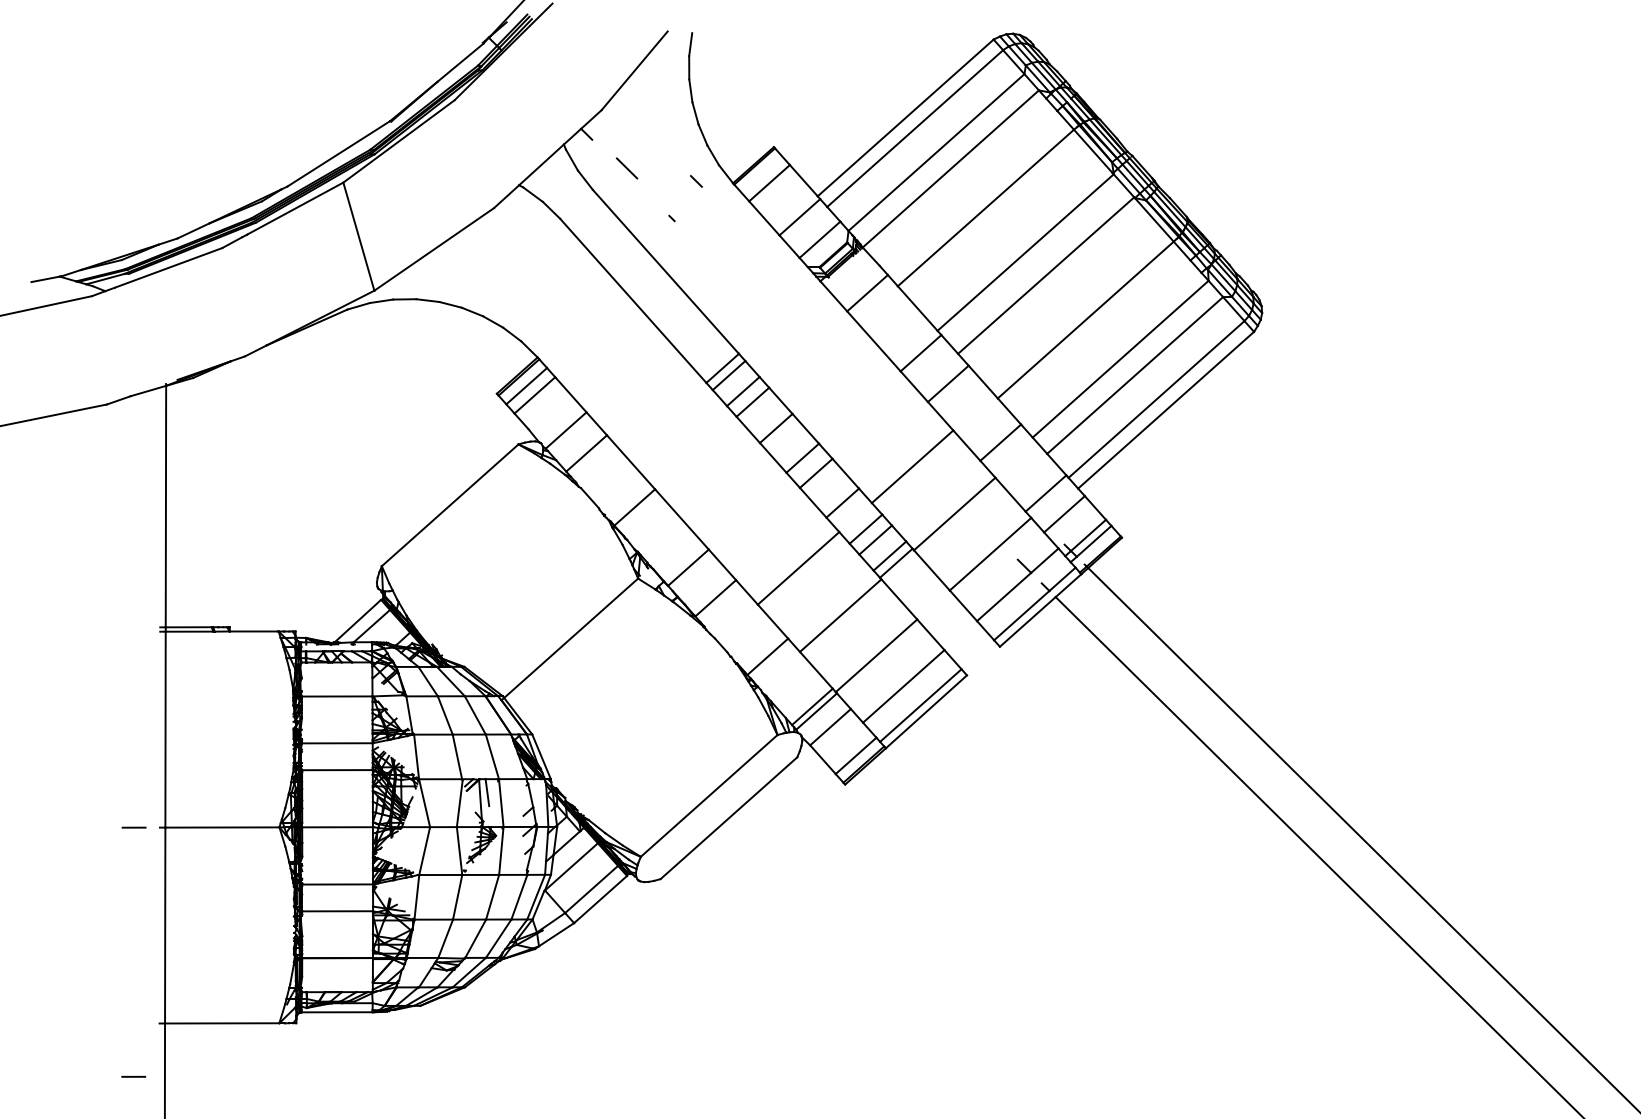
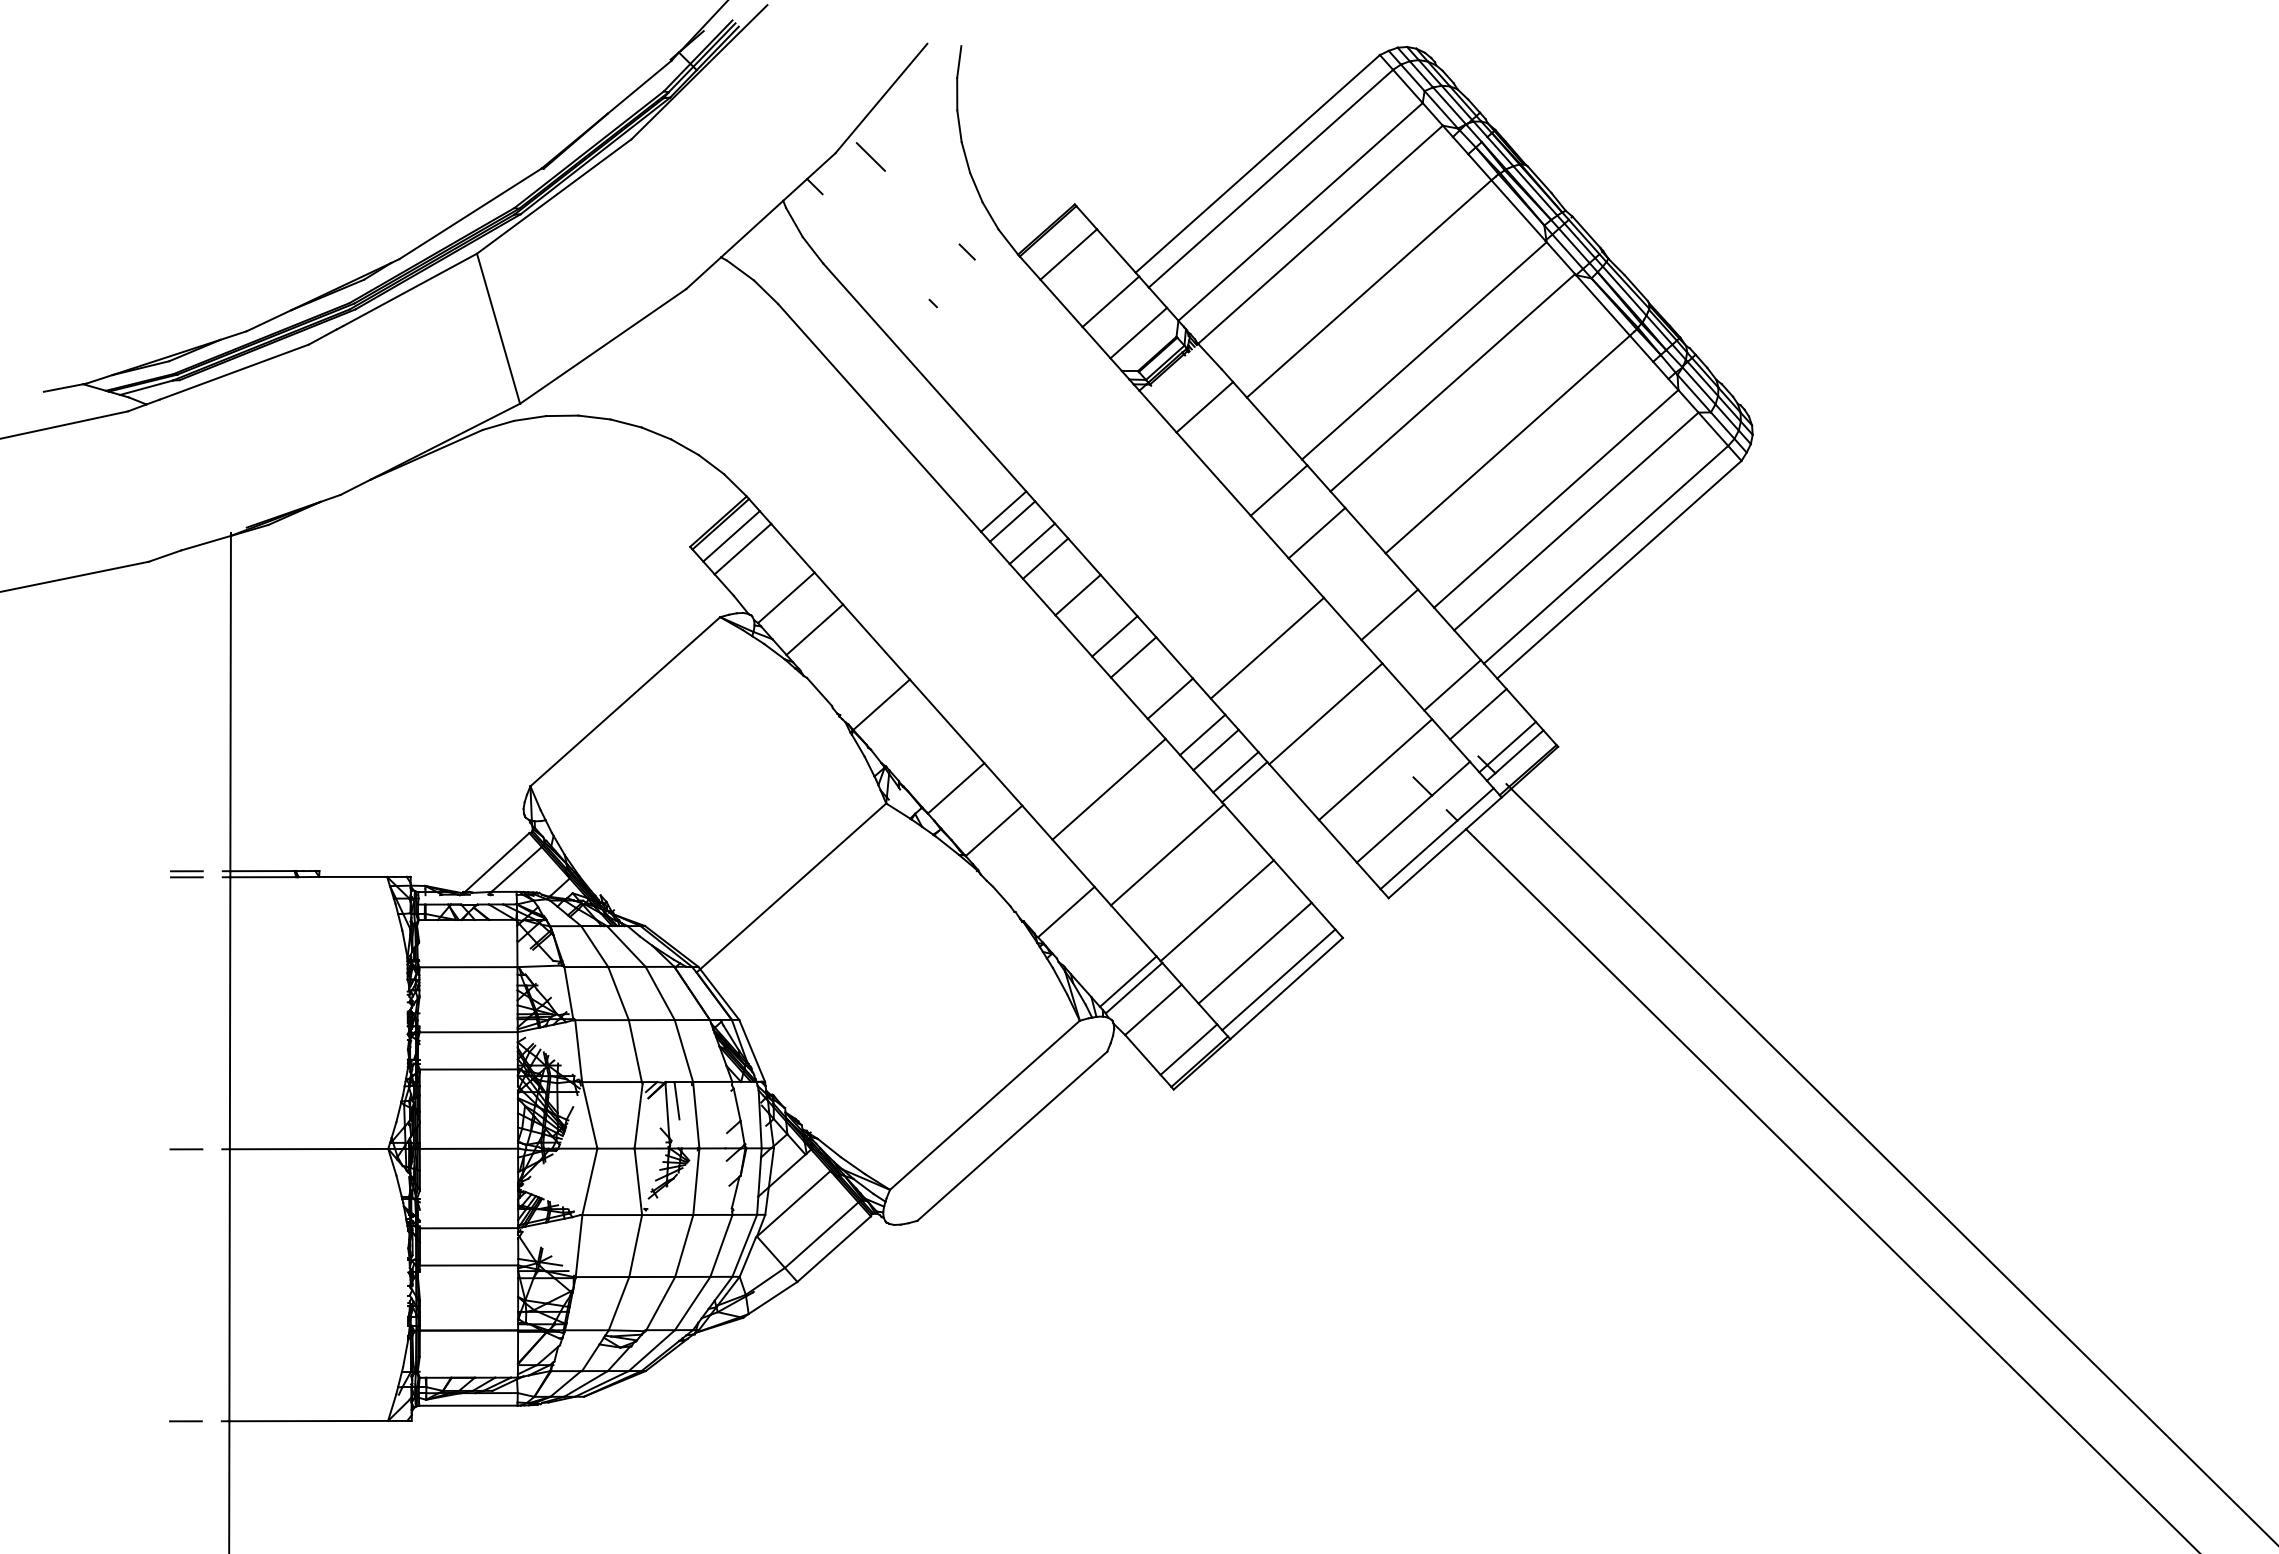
line: (626, 168) -> (870, 156), moved
part: (134, 629) -> (186, 874), added
line: (133, 1076) -> (185, 1421), moved

